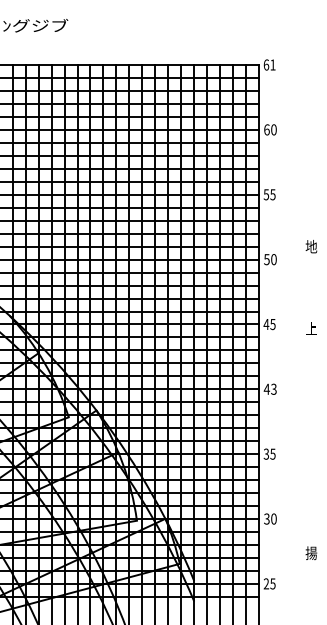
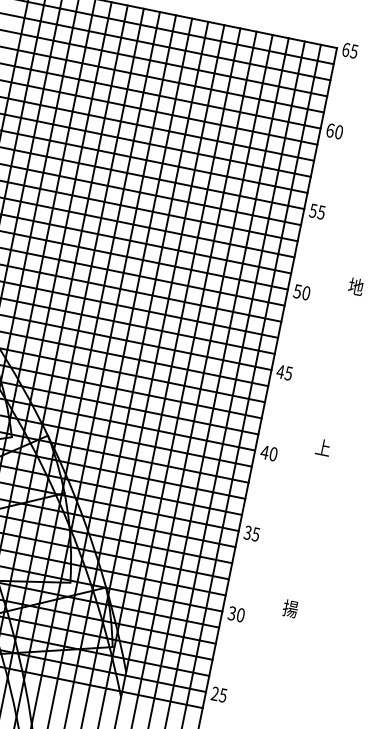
text: (272, 64) -> (353, 50), 61 -> 65
text: (311, 328) -> (323, 447), moved
text: (273, 389) -> (272, 454), 43 -> 40
text: (311, 553) -> (290, 609), moved

